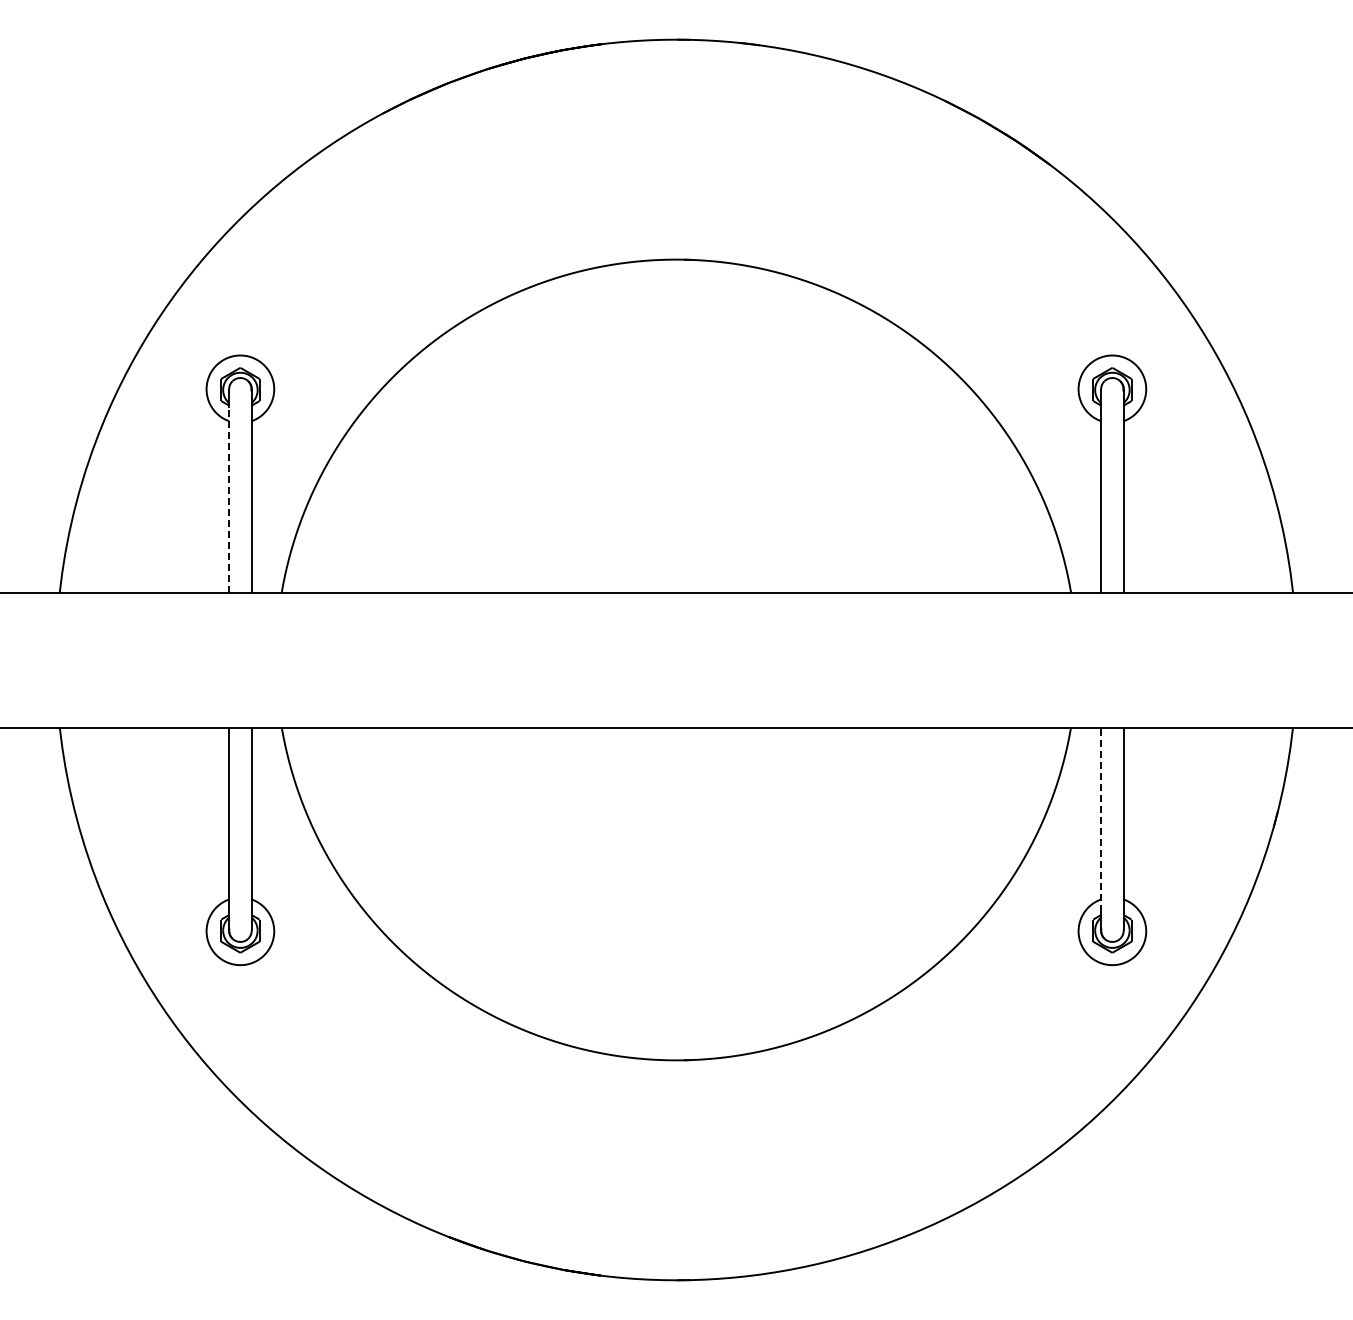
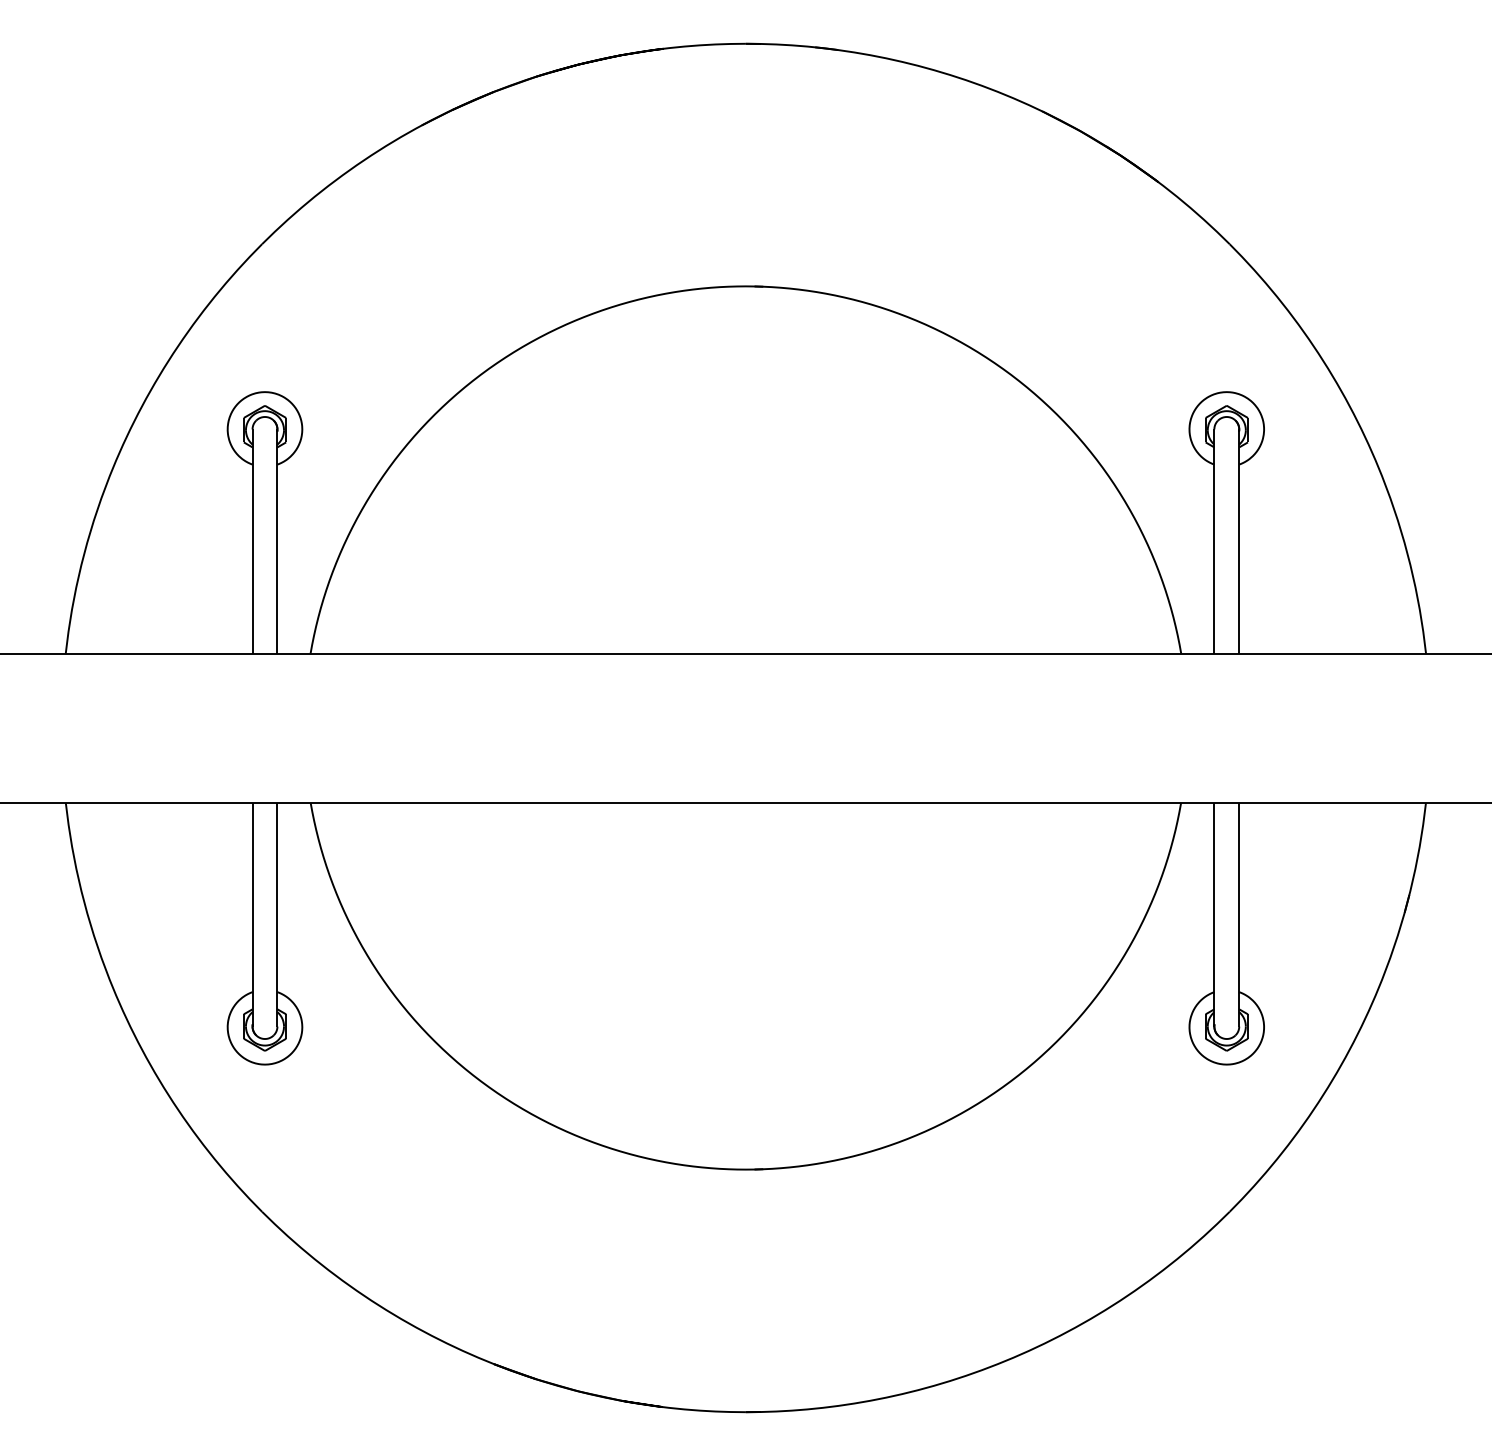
line: (229, 500) -> (252, 552), dashed -> solid
line: (1101, 819) -> (1214, 903), dashed -> solid

